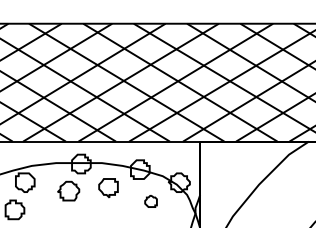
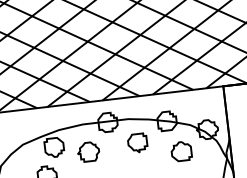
part: (68, 190) -> (88, 151), moved
part: (150, 201) -> (180, 151), size x1.67

